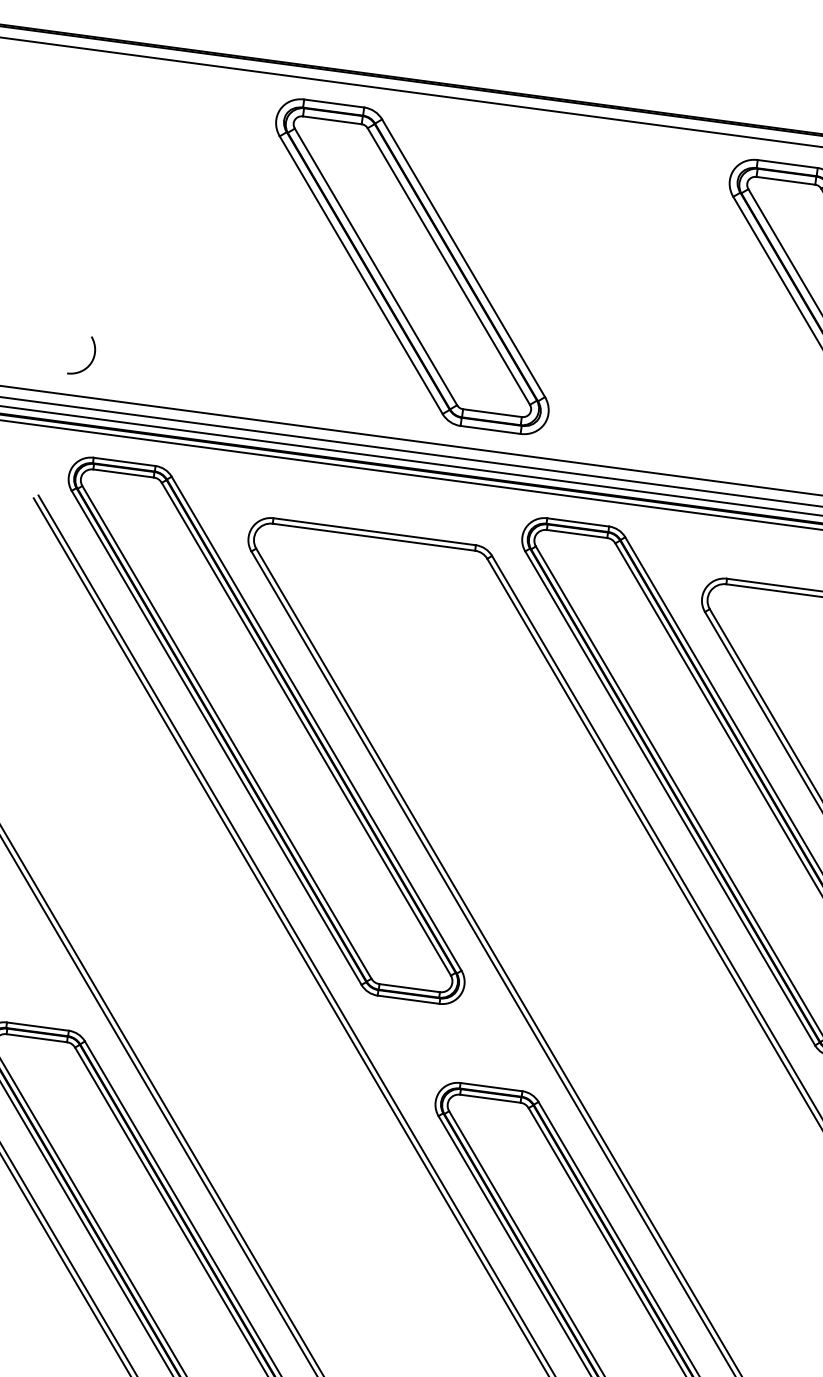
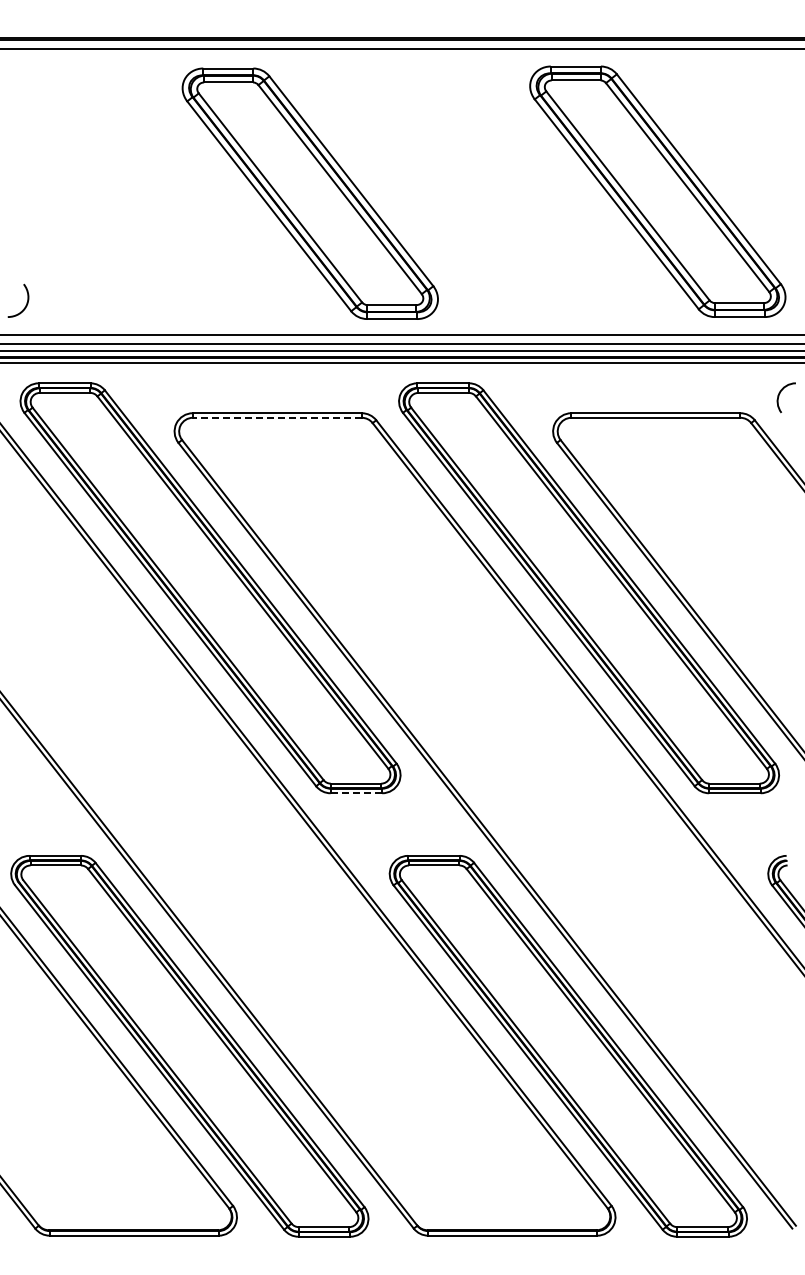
part: (411, 266) -> (309, 193), moved
line: (372, 536) -> (276, 417), solid -> dashed
line: (408, 1000) -> (356, 793), solid -> dashed

